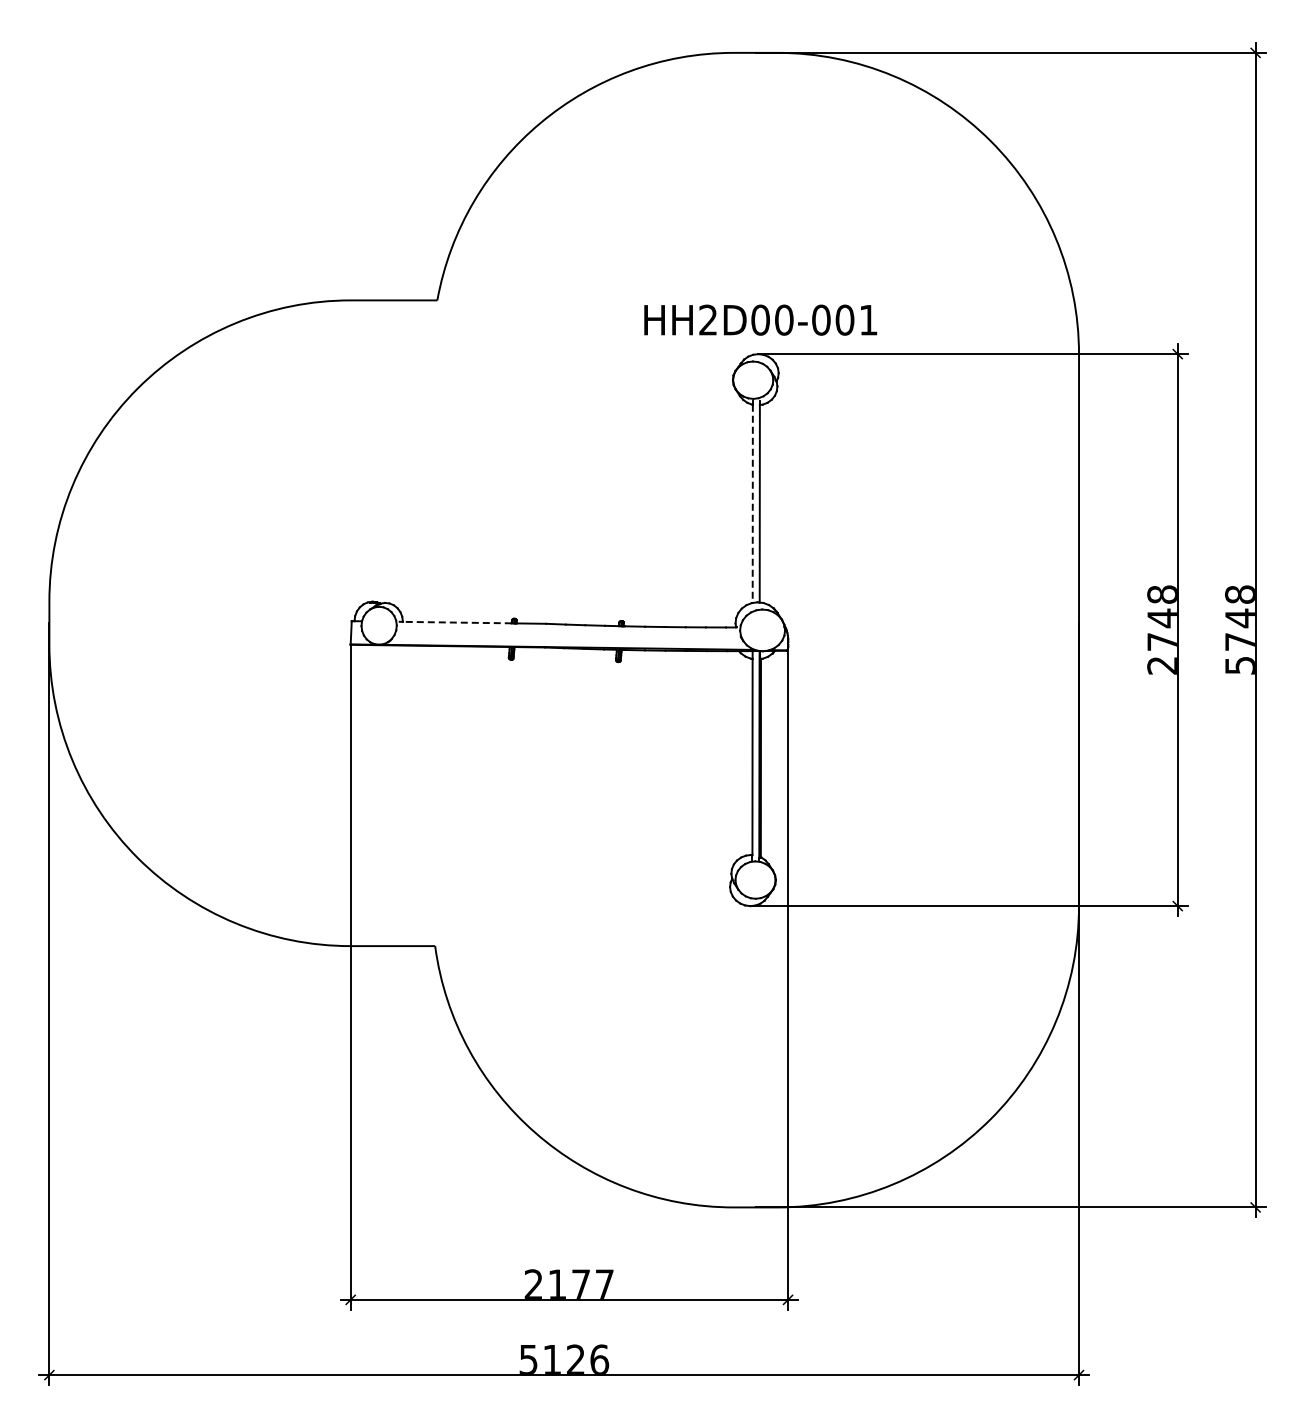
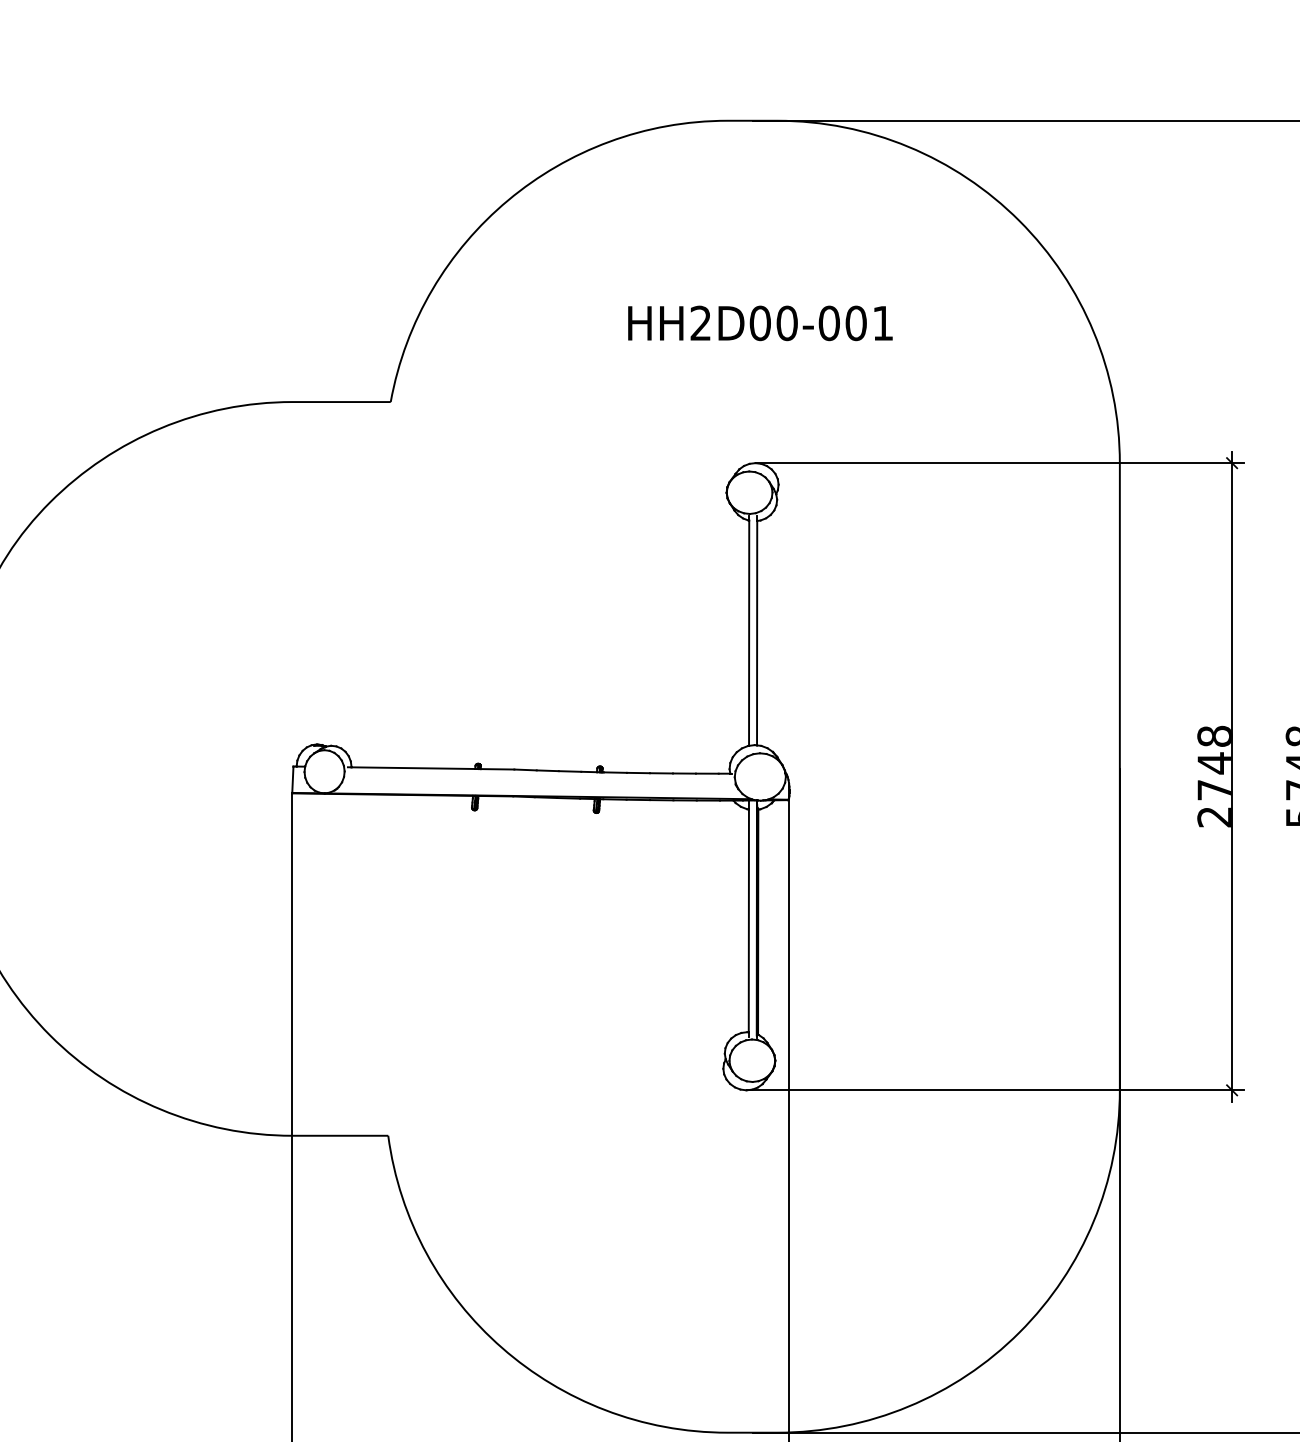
text: (760, 319) -> (760, 322), moved
line: (752, 504) -> (748, 633), dashed -> solid
line: (456, 622) -> (412, 768), dashed -> solid

